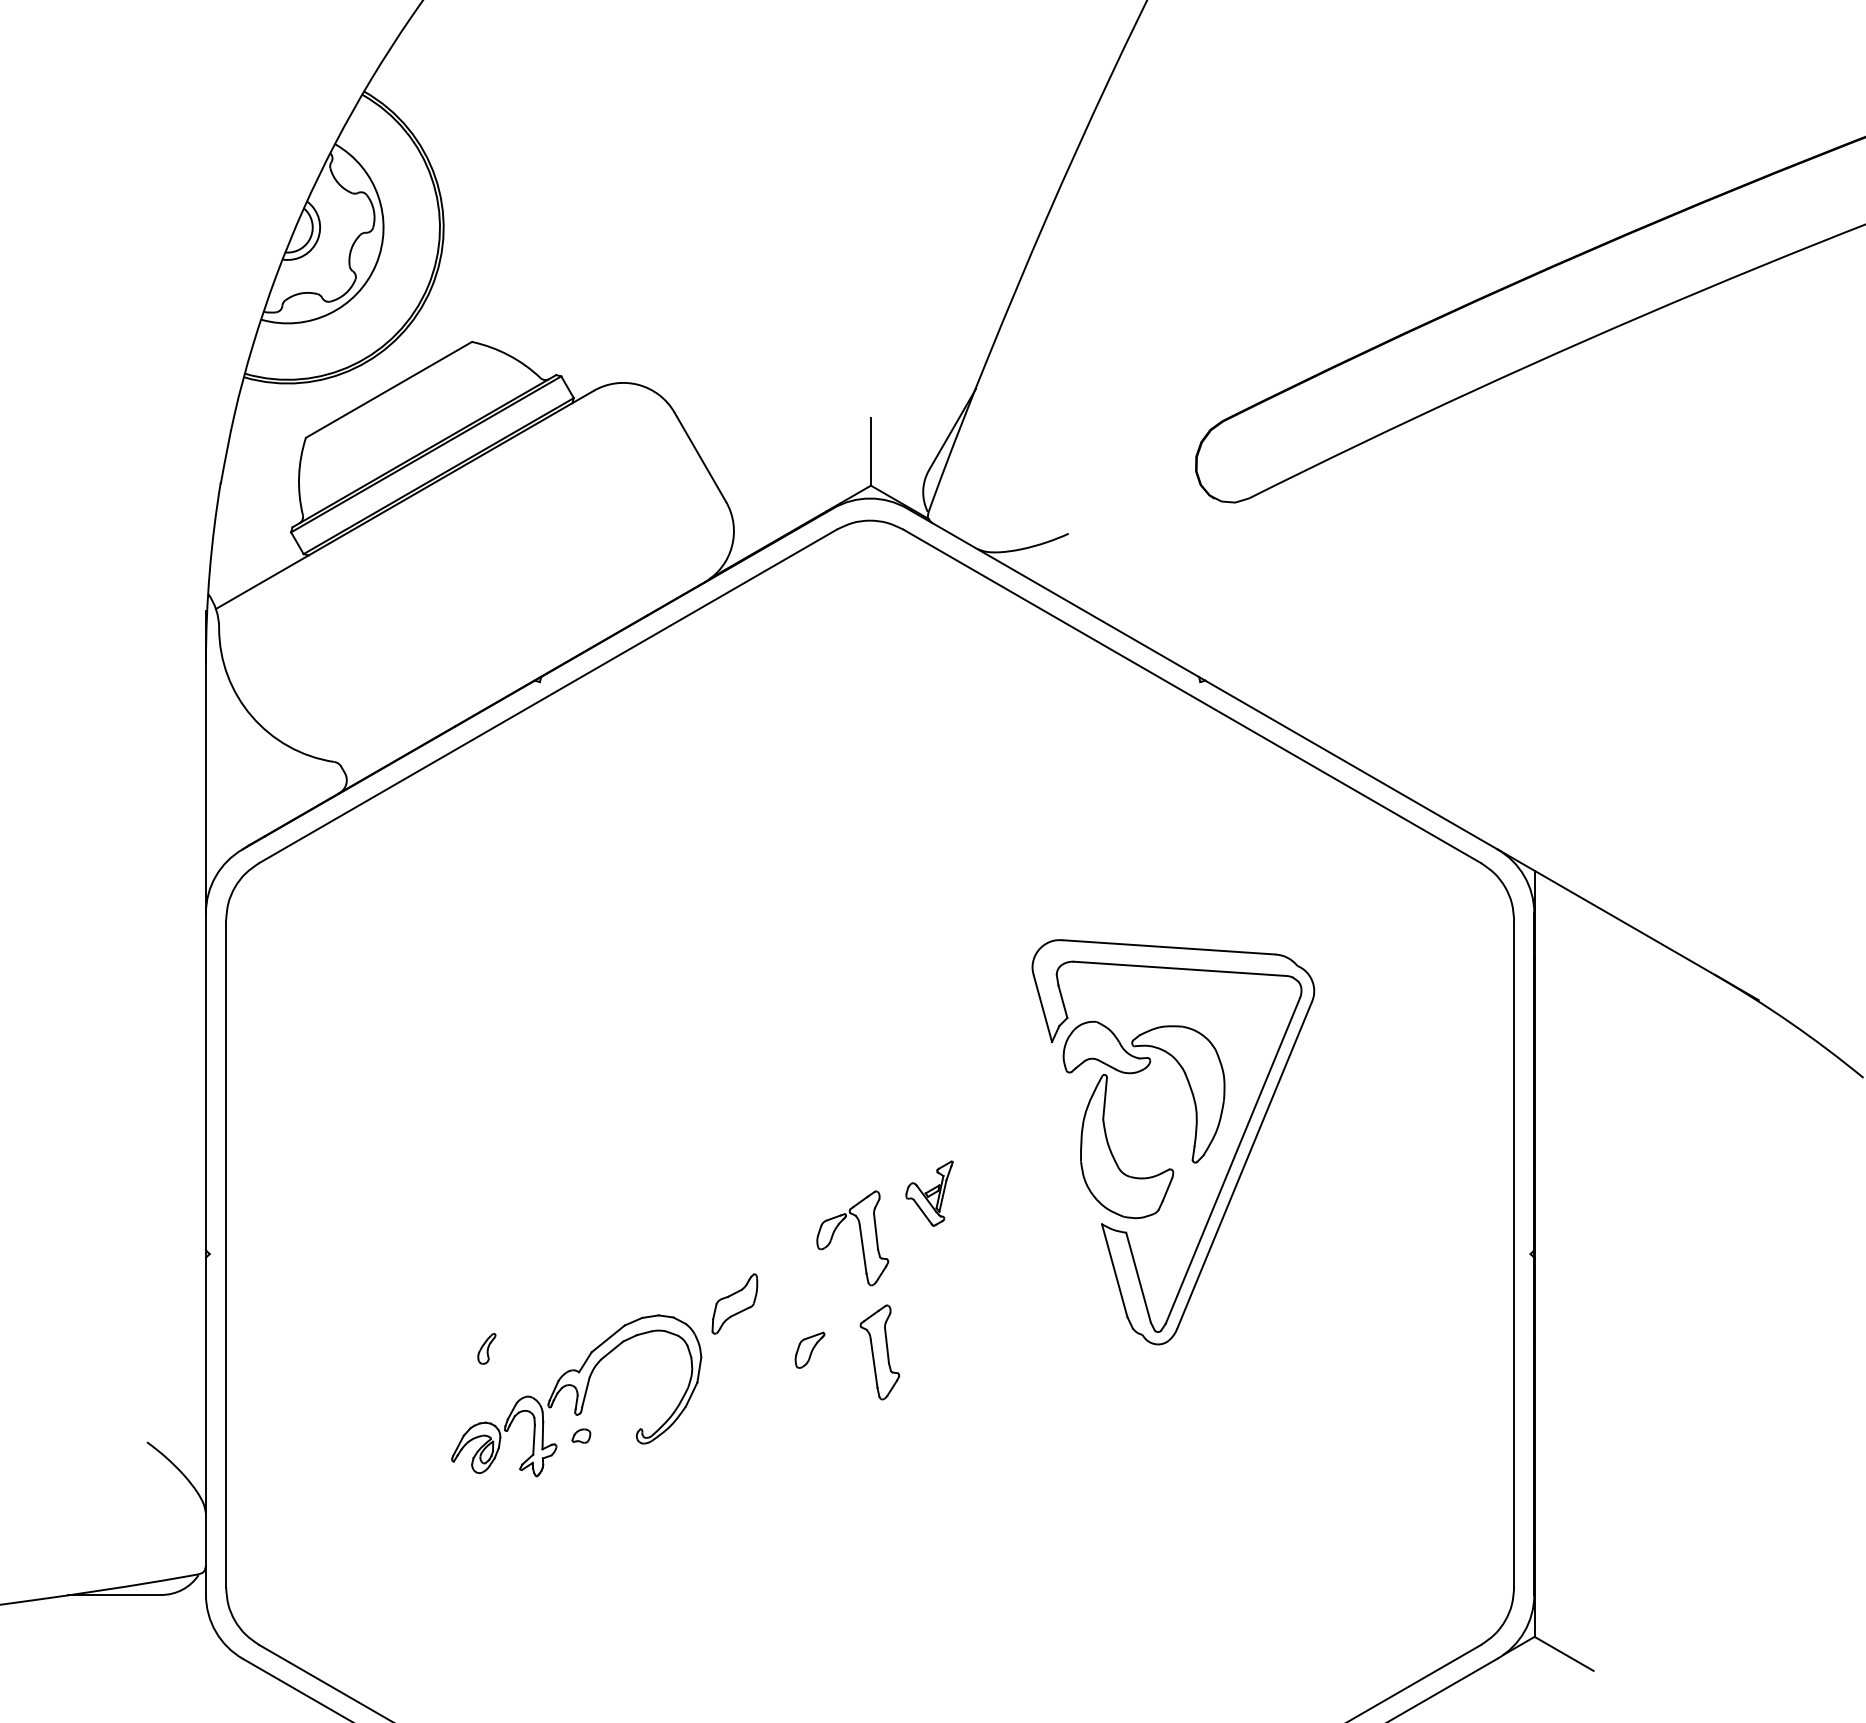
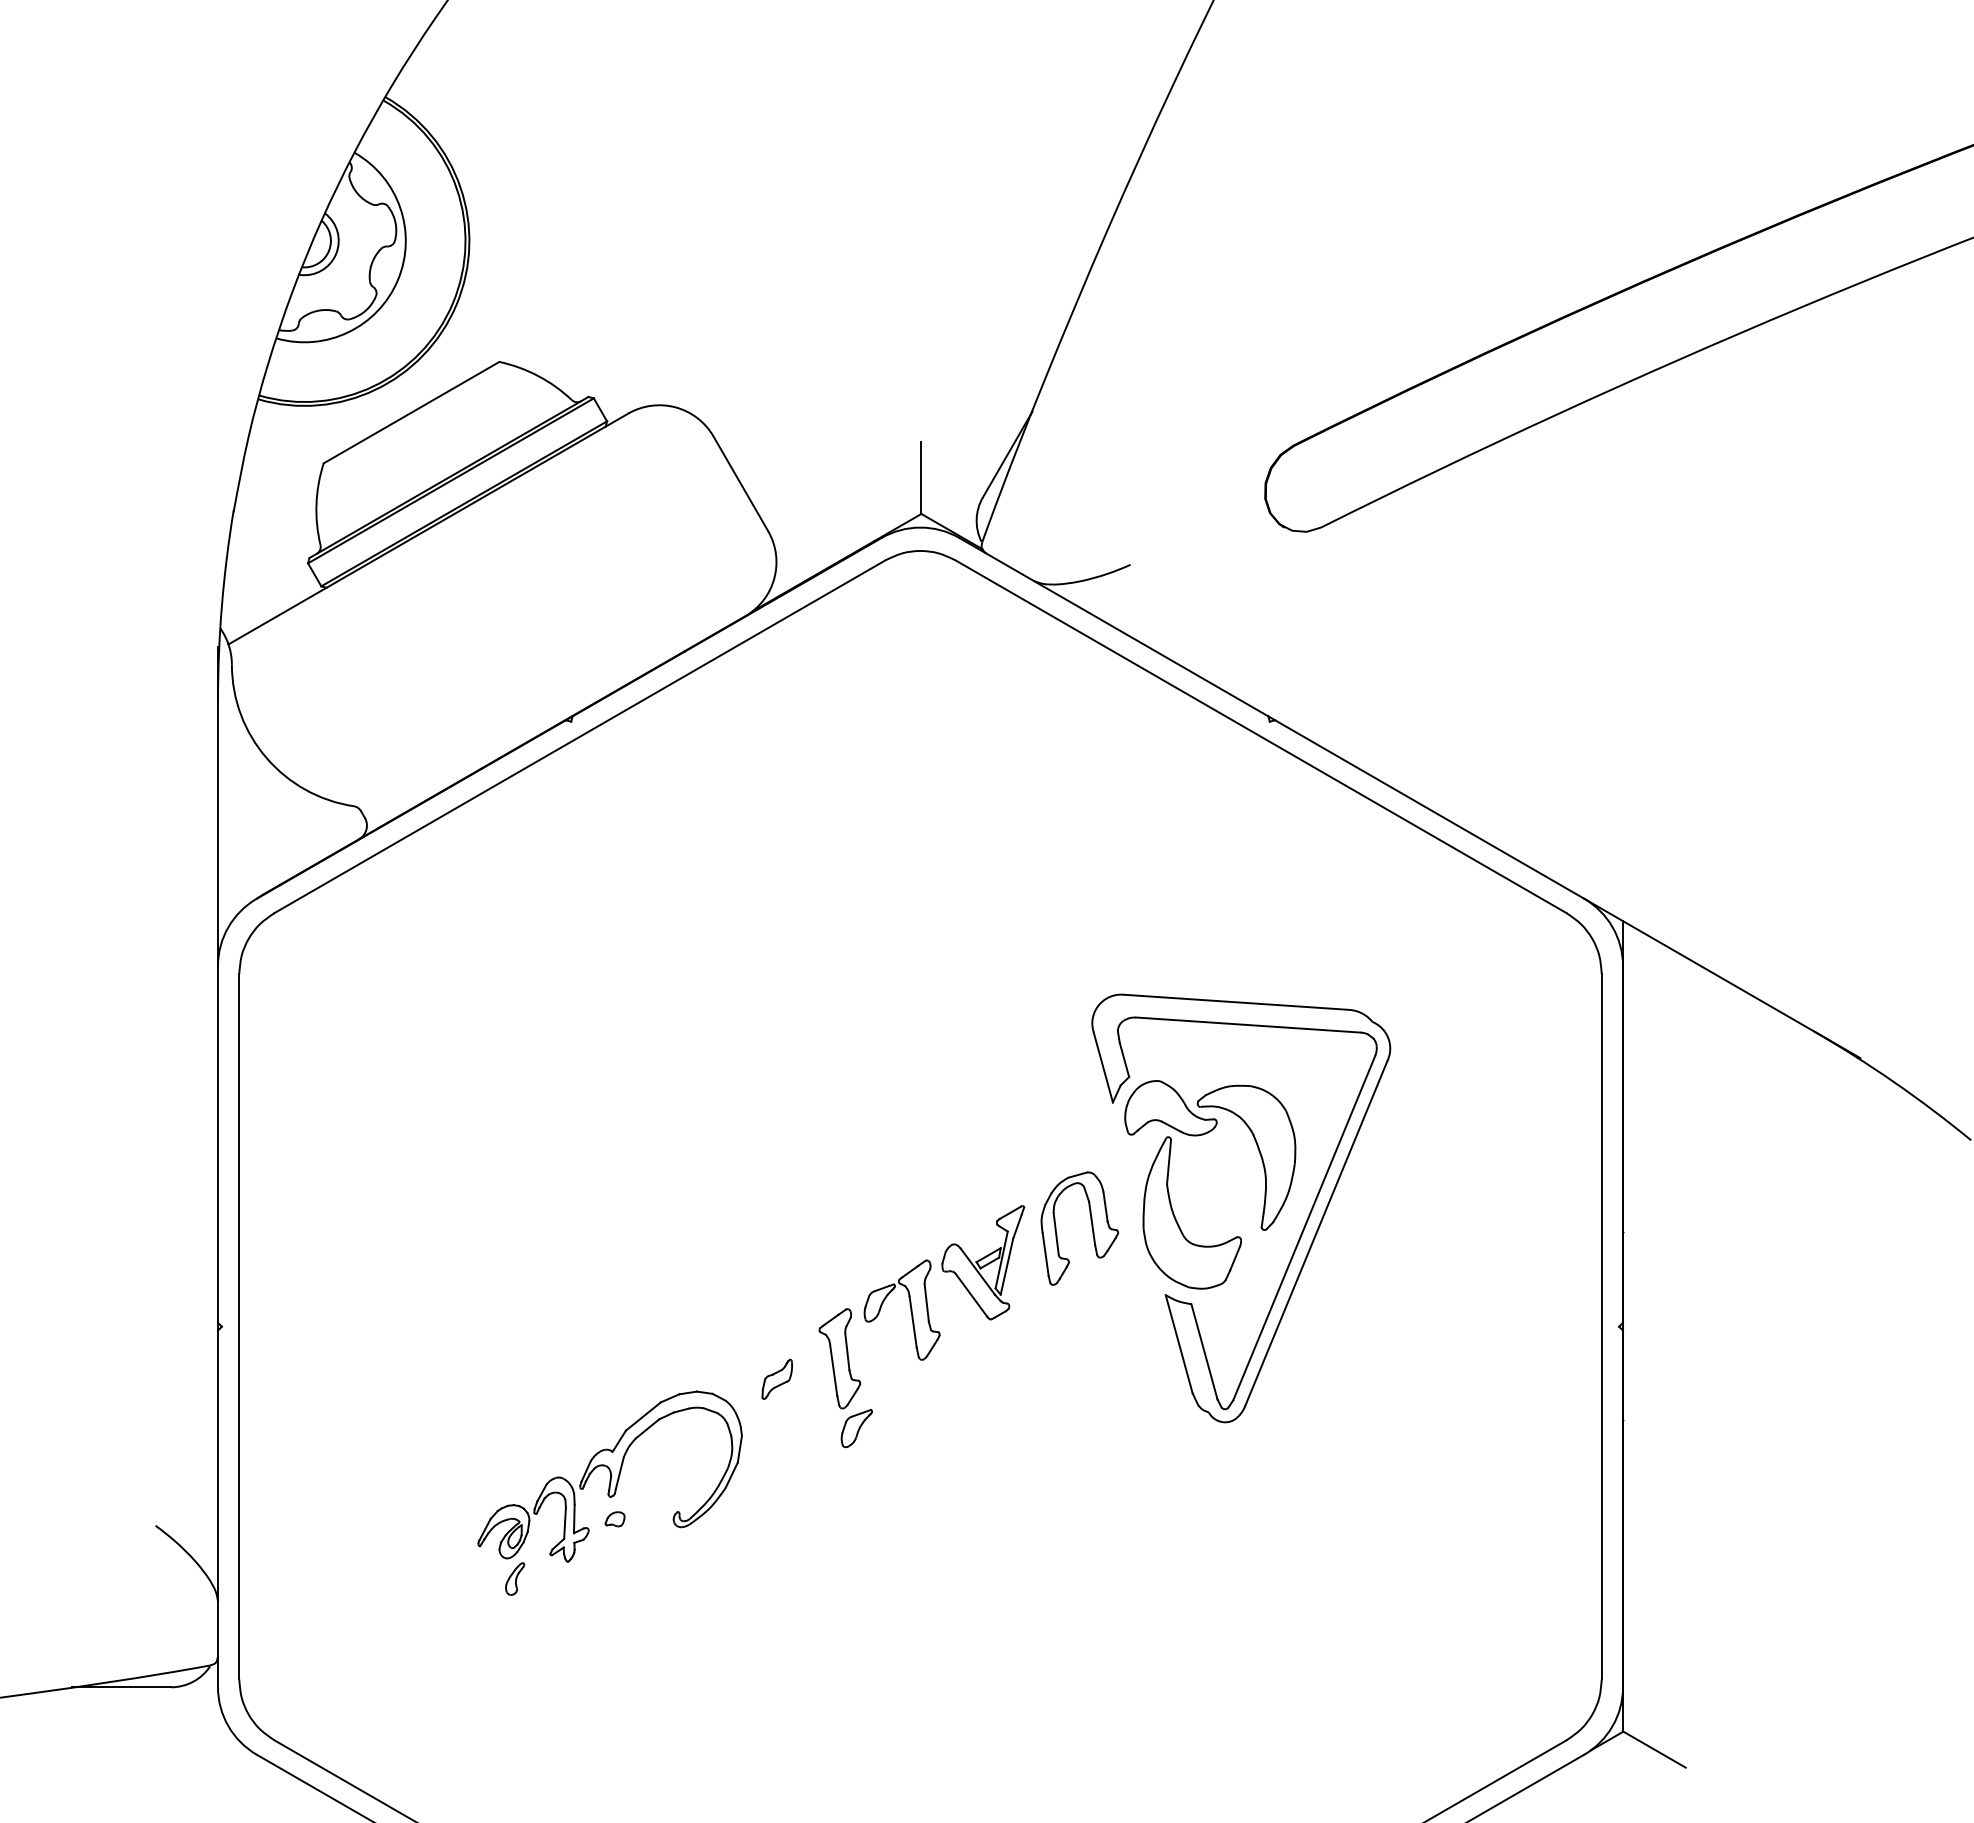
part: (1031, 1161) -> (1091, 1228), added
part: (929, 1193) -> (983, 1262), size x1.67
part: (733, 1303) -> (776, 1378), size x0.62
part: (487, 1348) -> (515, 1578), moved
part: (879, 1352) -> (839, 1358), moved

